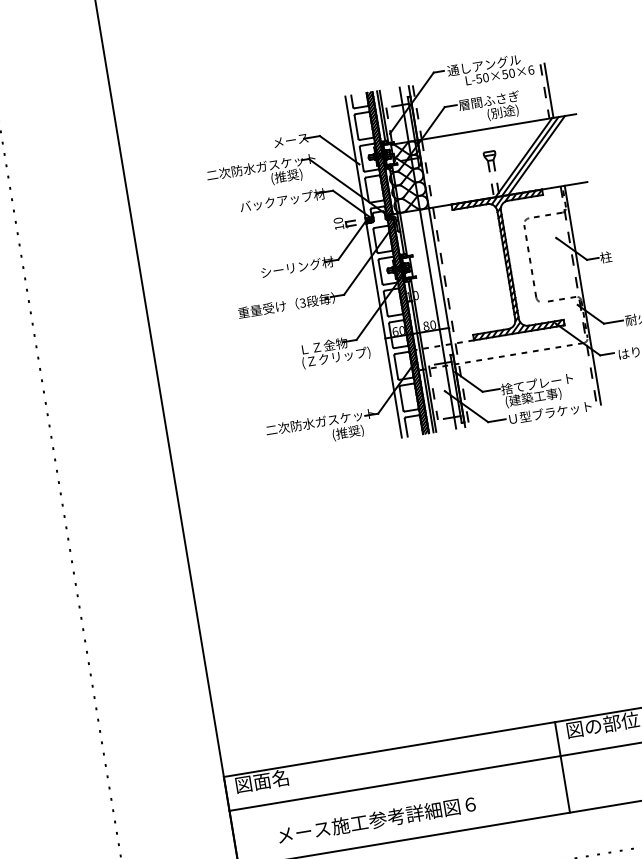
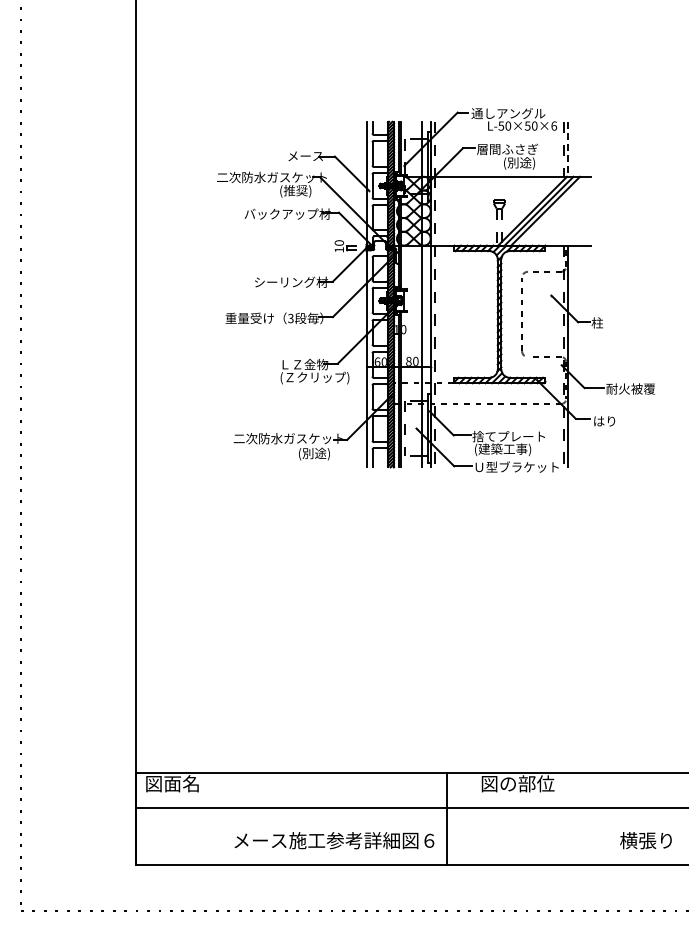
line: (549, 90) -> (568, 149), solid -> dashed
text: (348, 432) -> (314, 453), (推奨) -> (別途)
line: (562, 766) -> (447, 818), moved
text: (376, 819) -> (334, 840), moved

